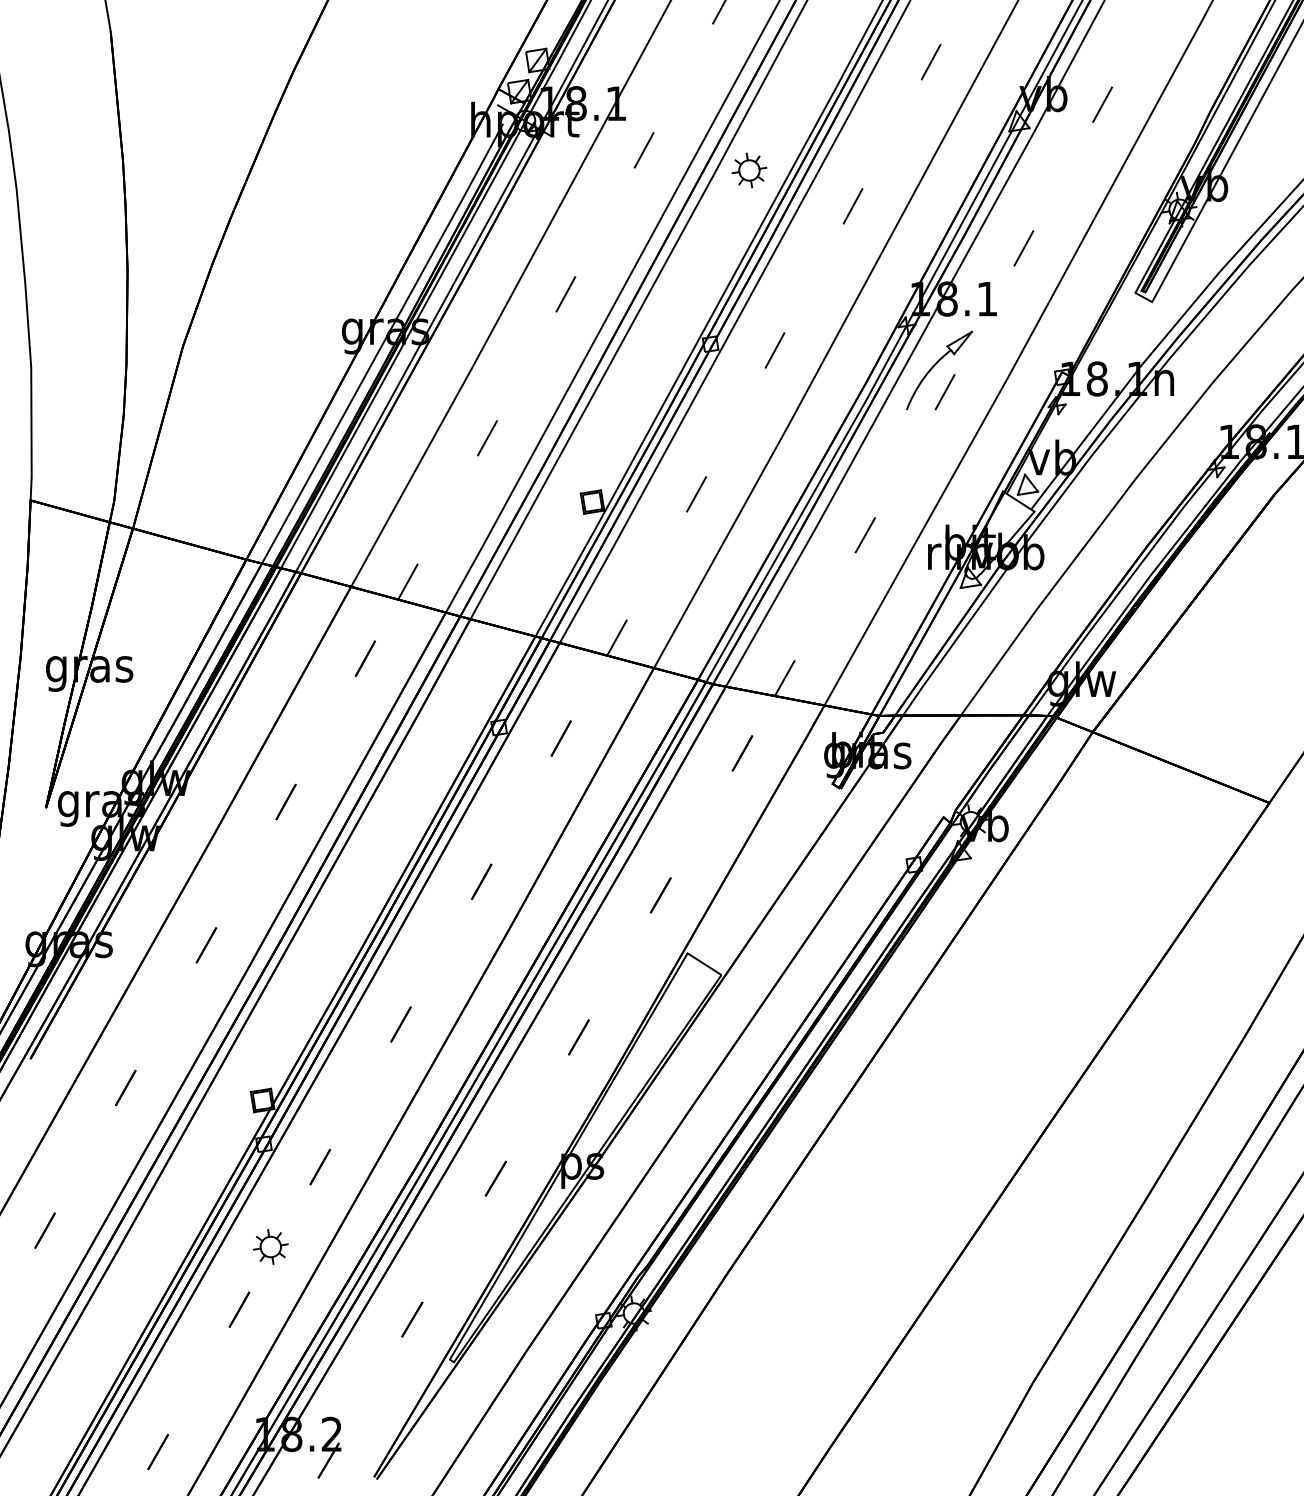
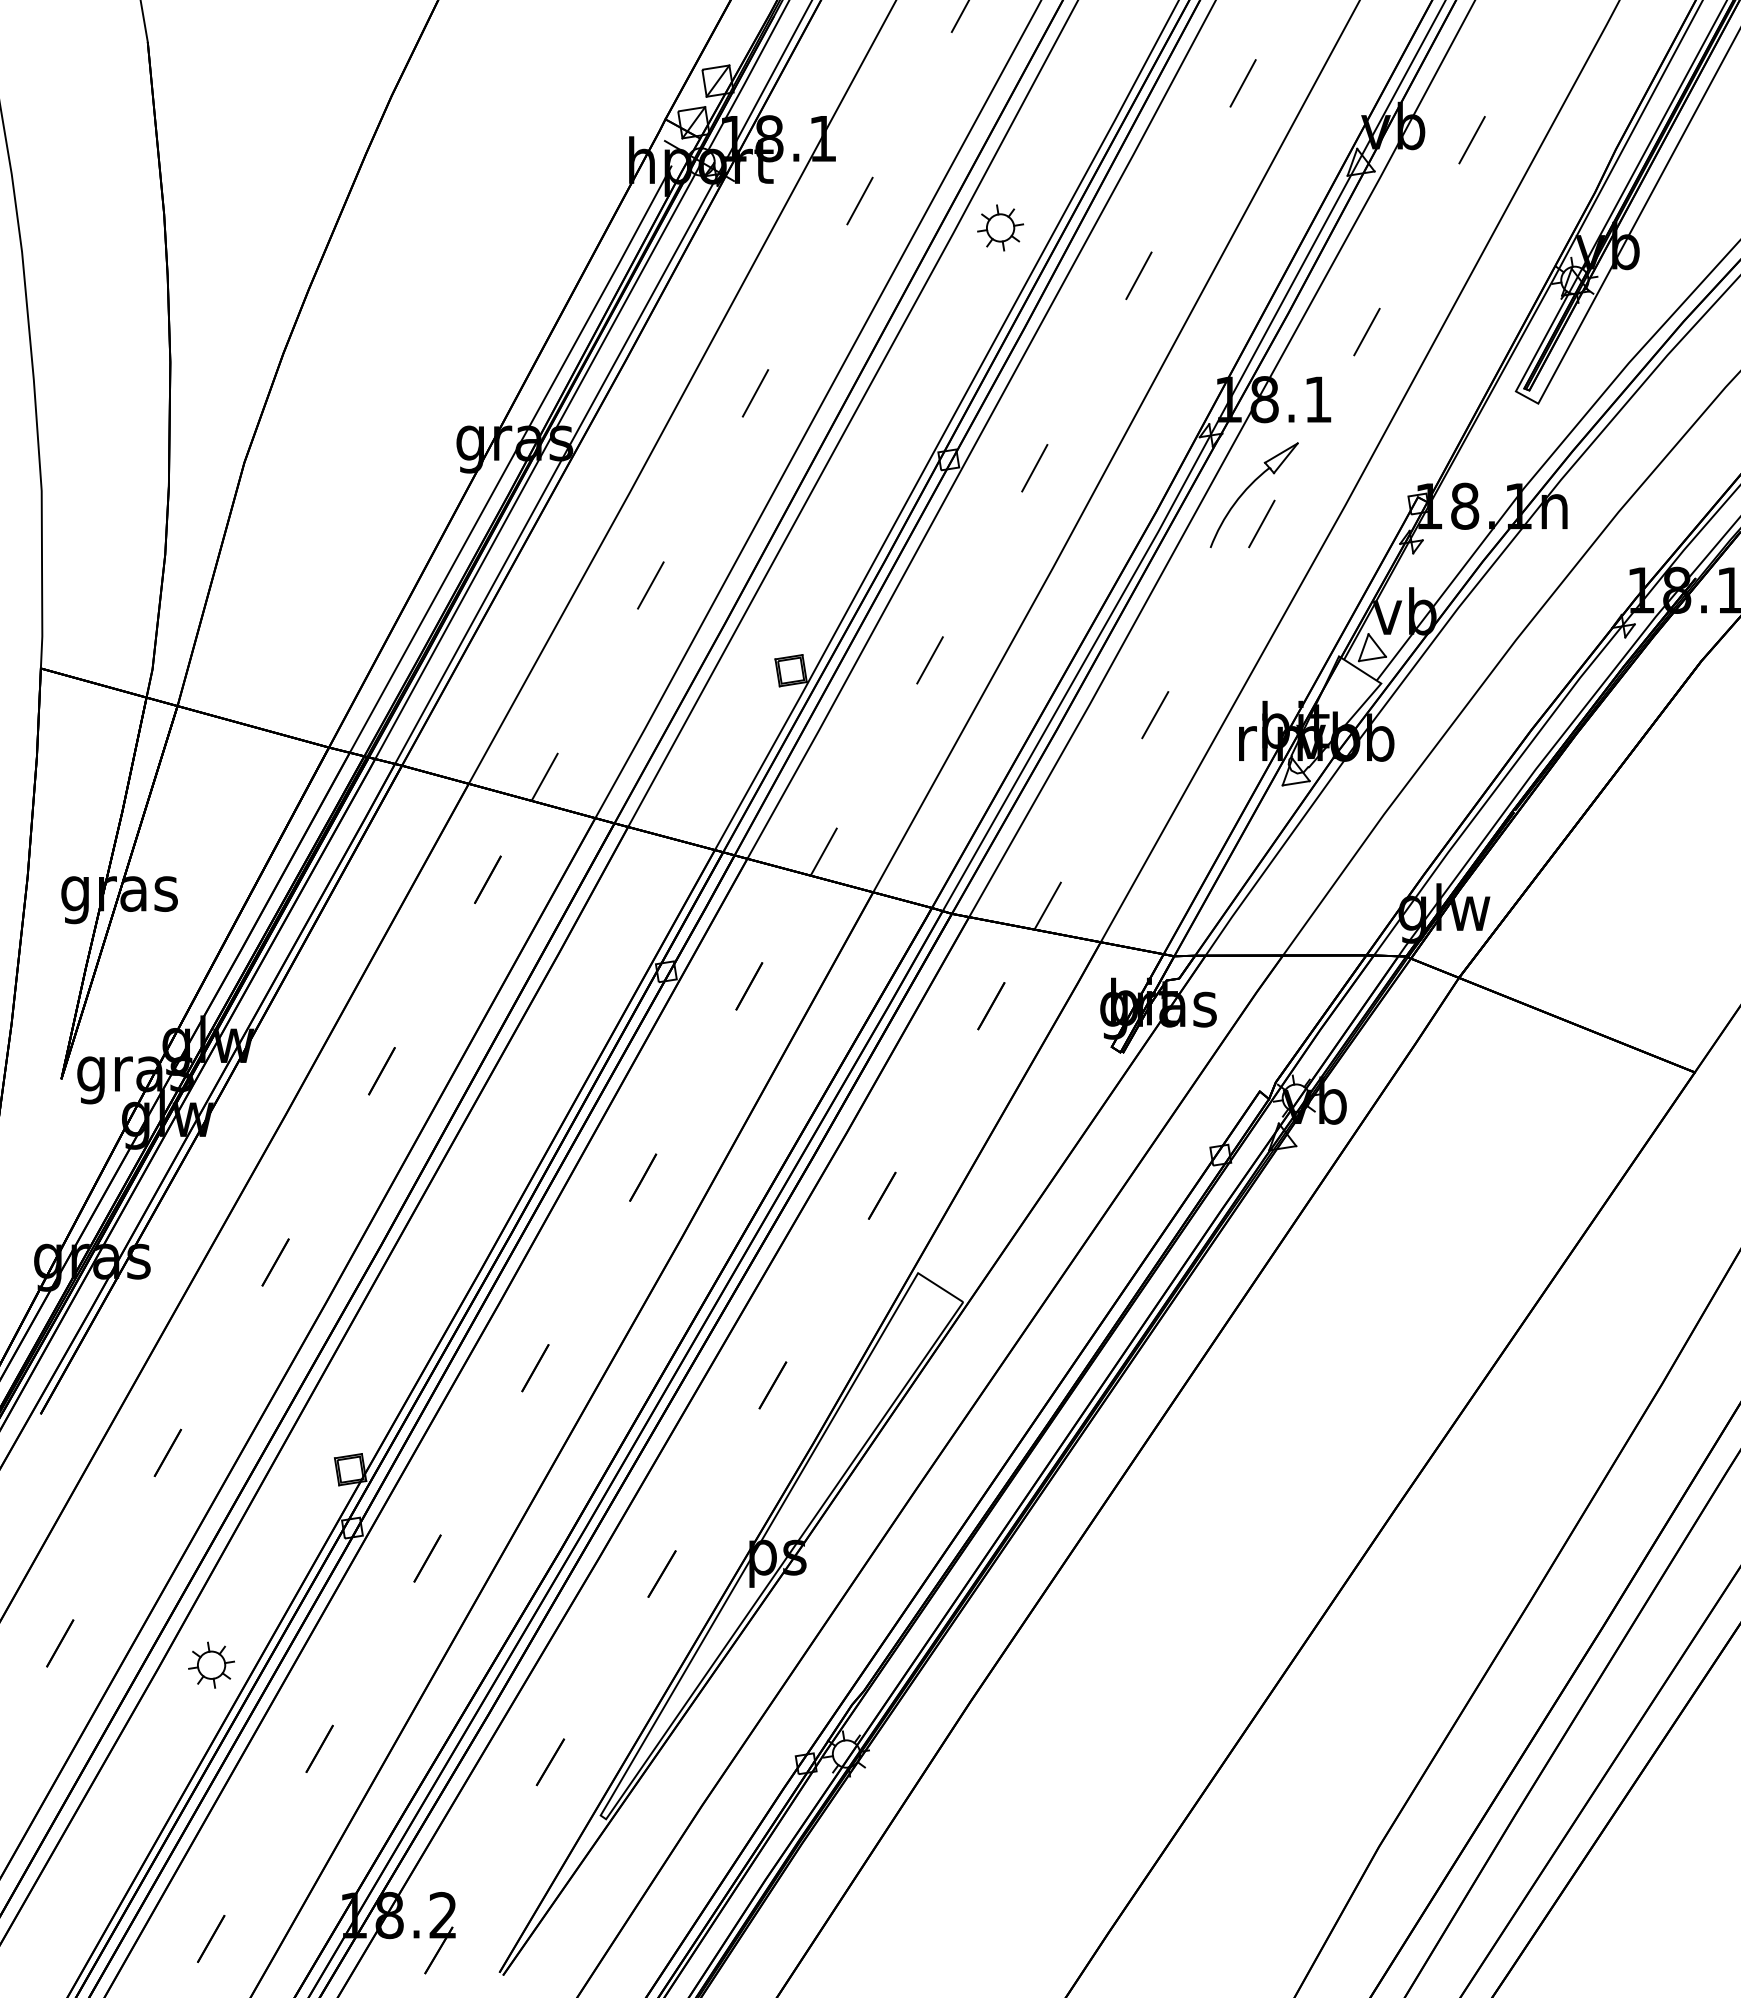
part: (270, 1246) -> (211, 1664), moved

